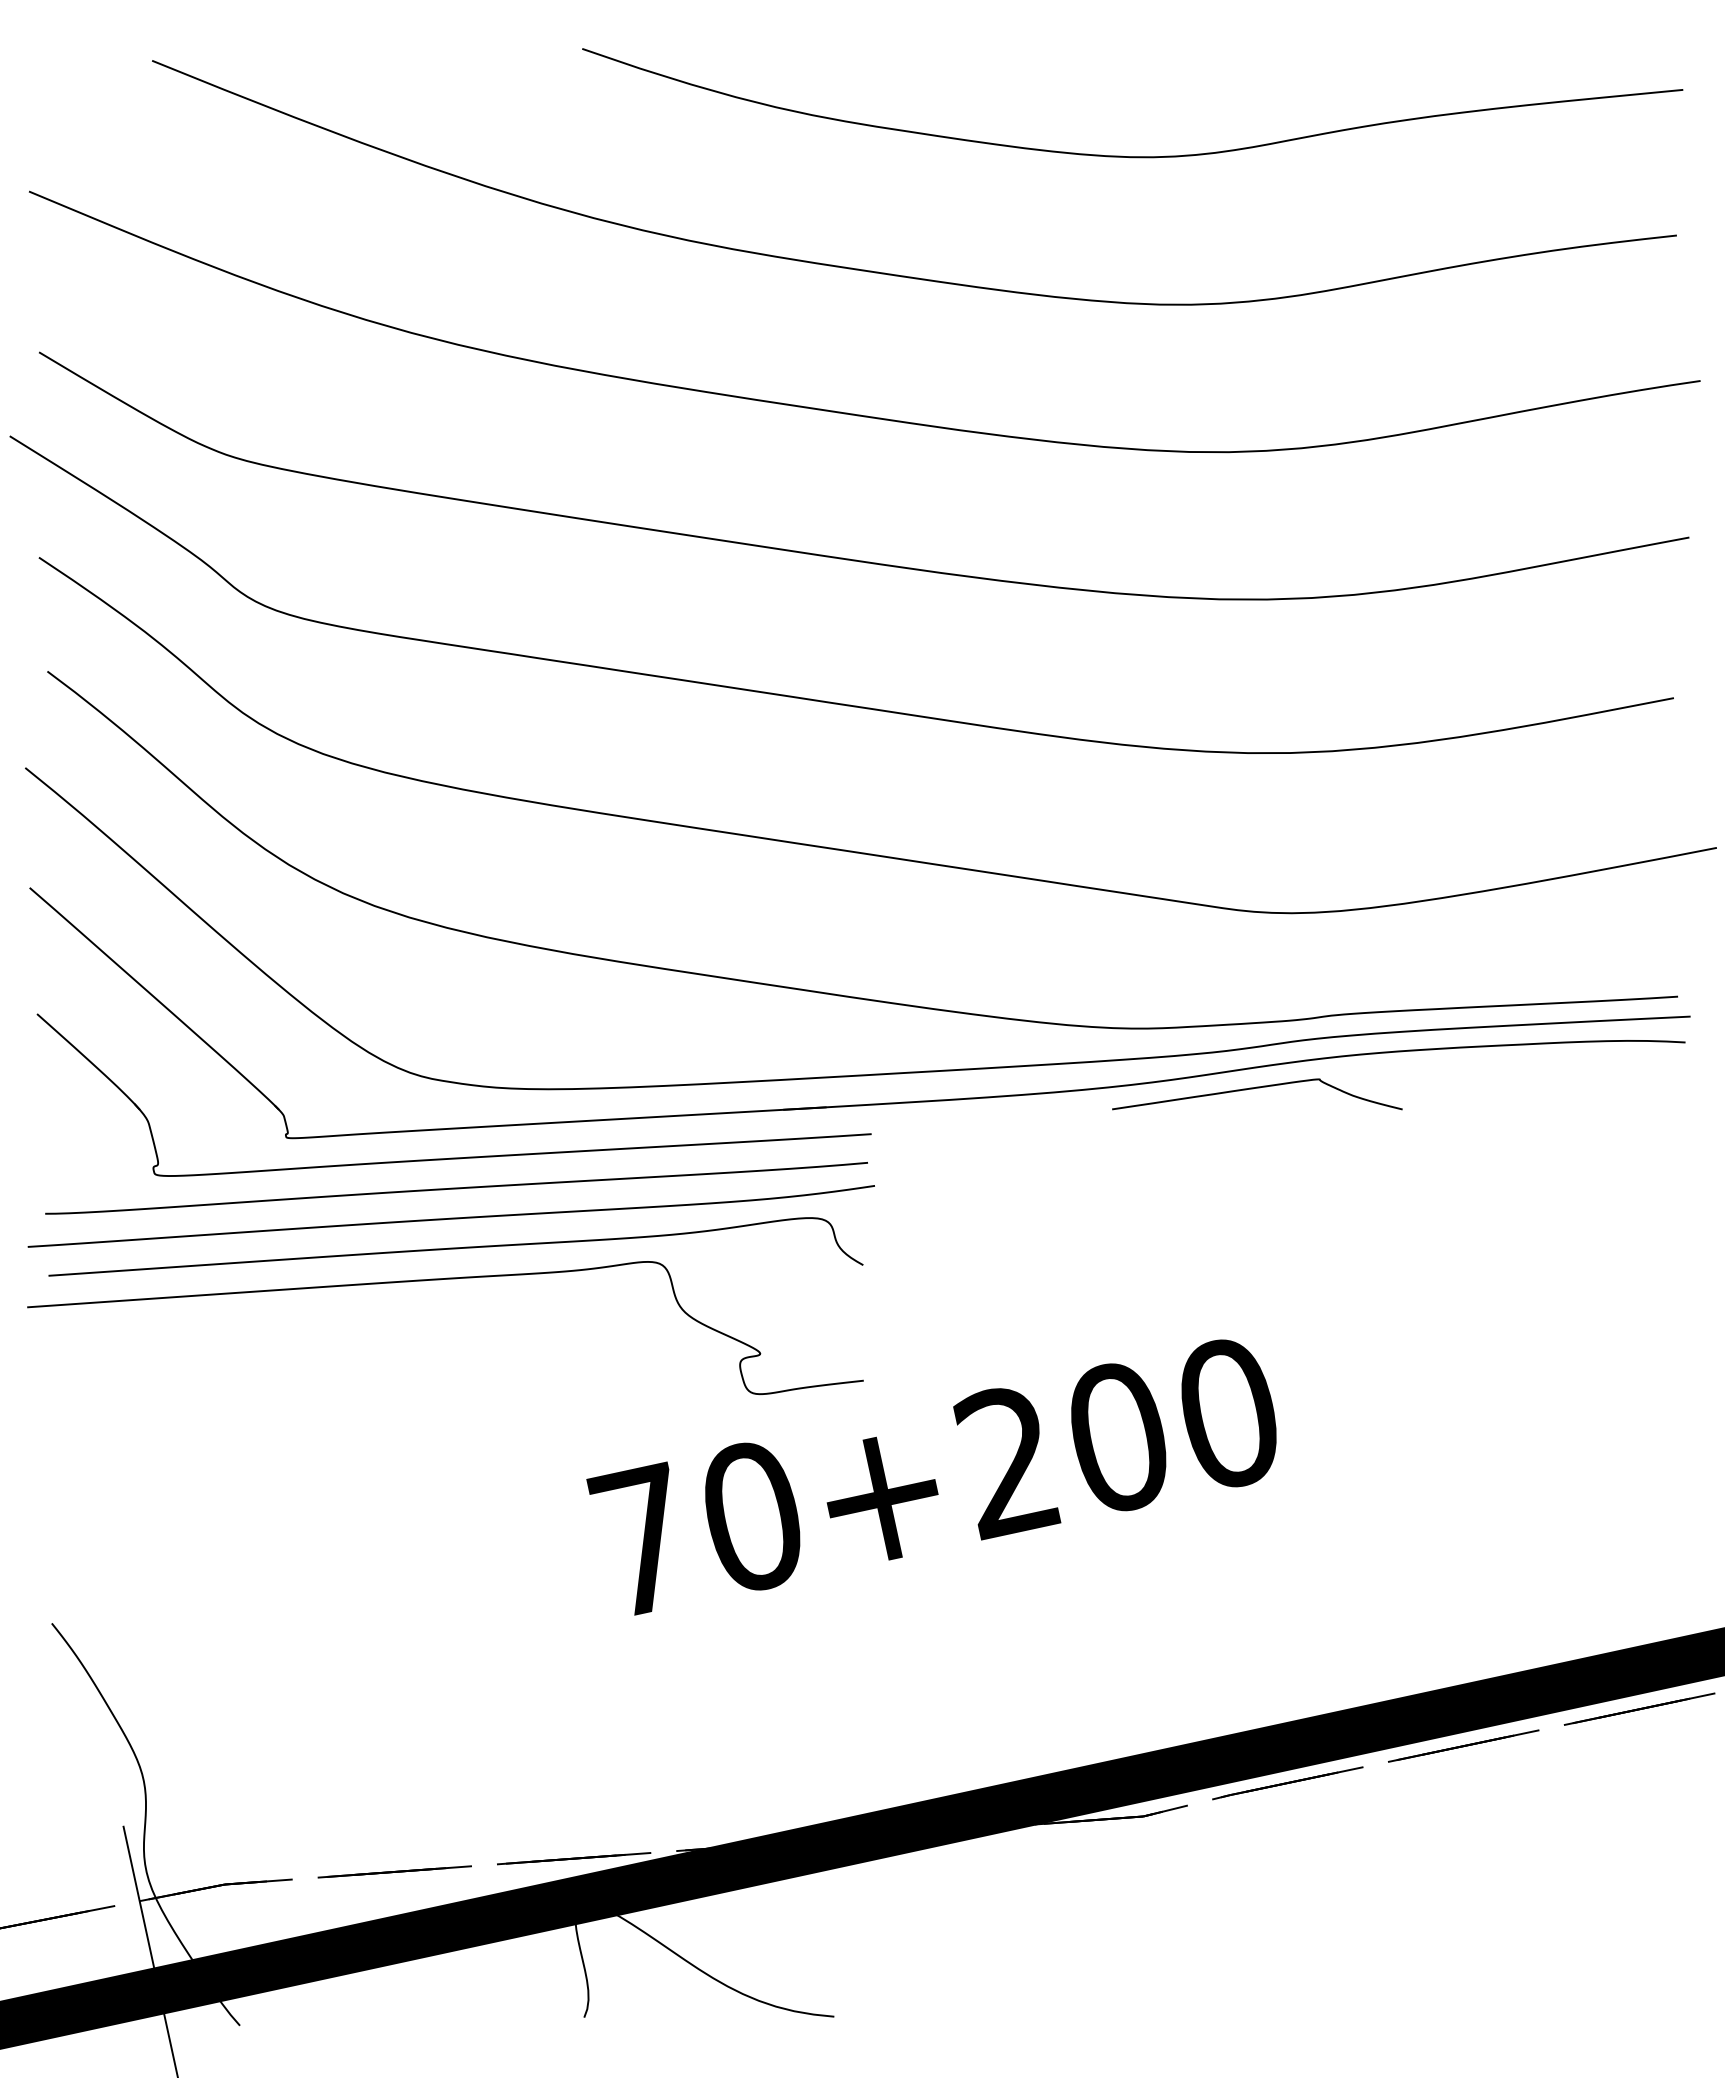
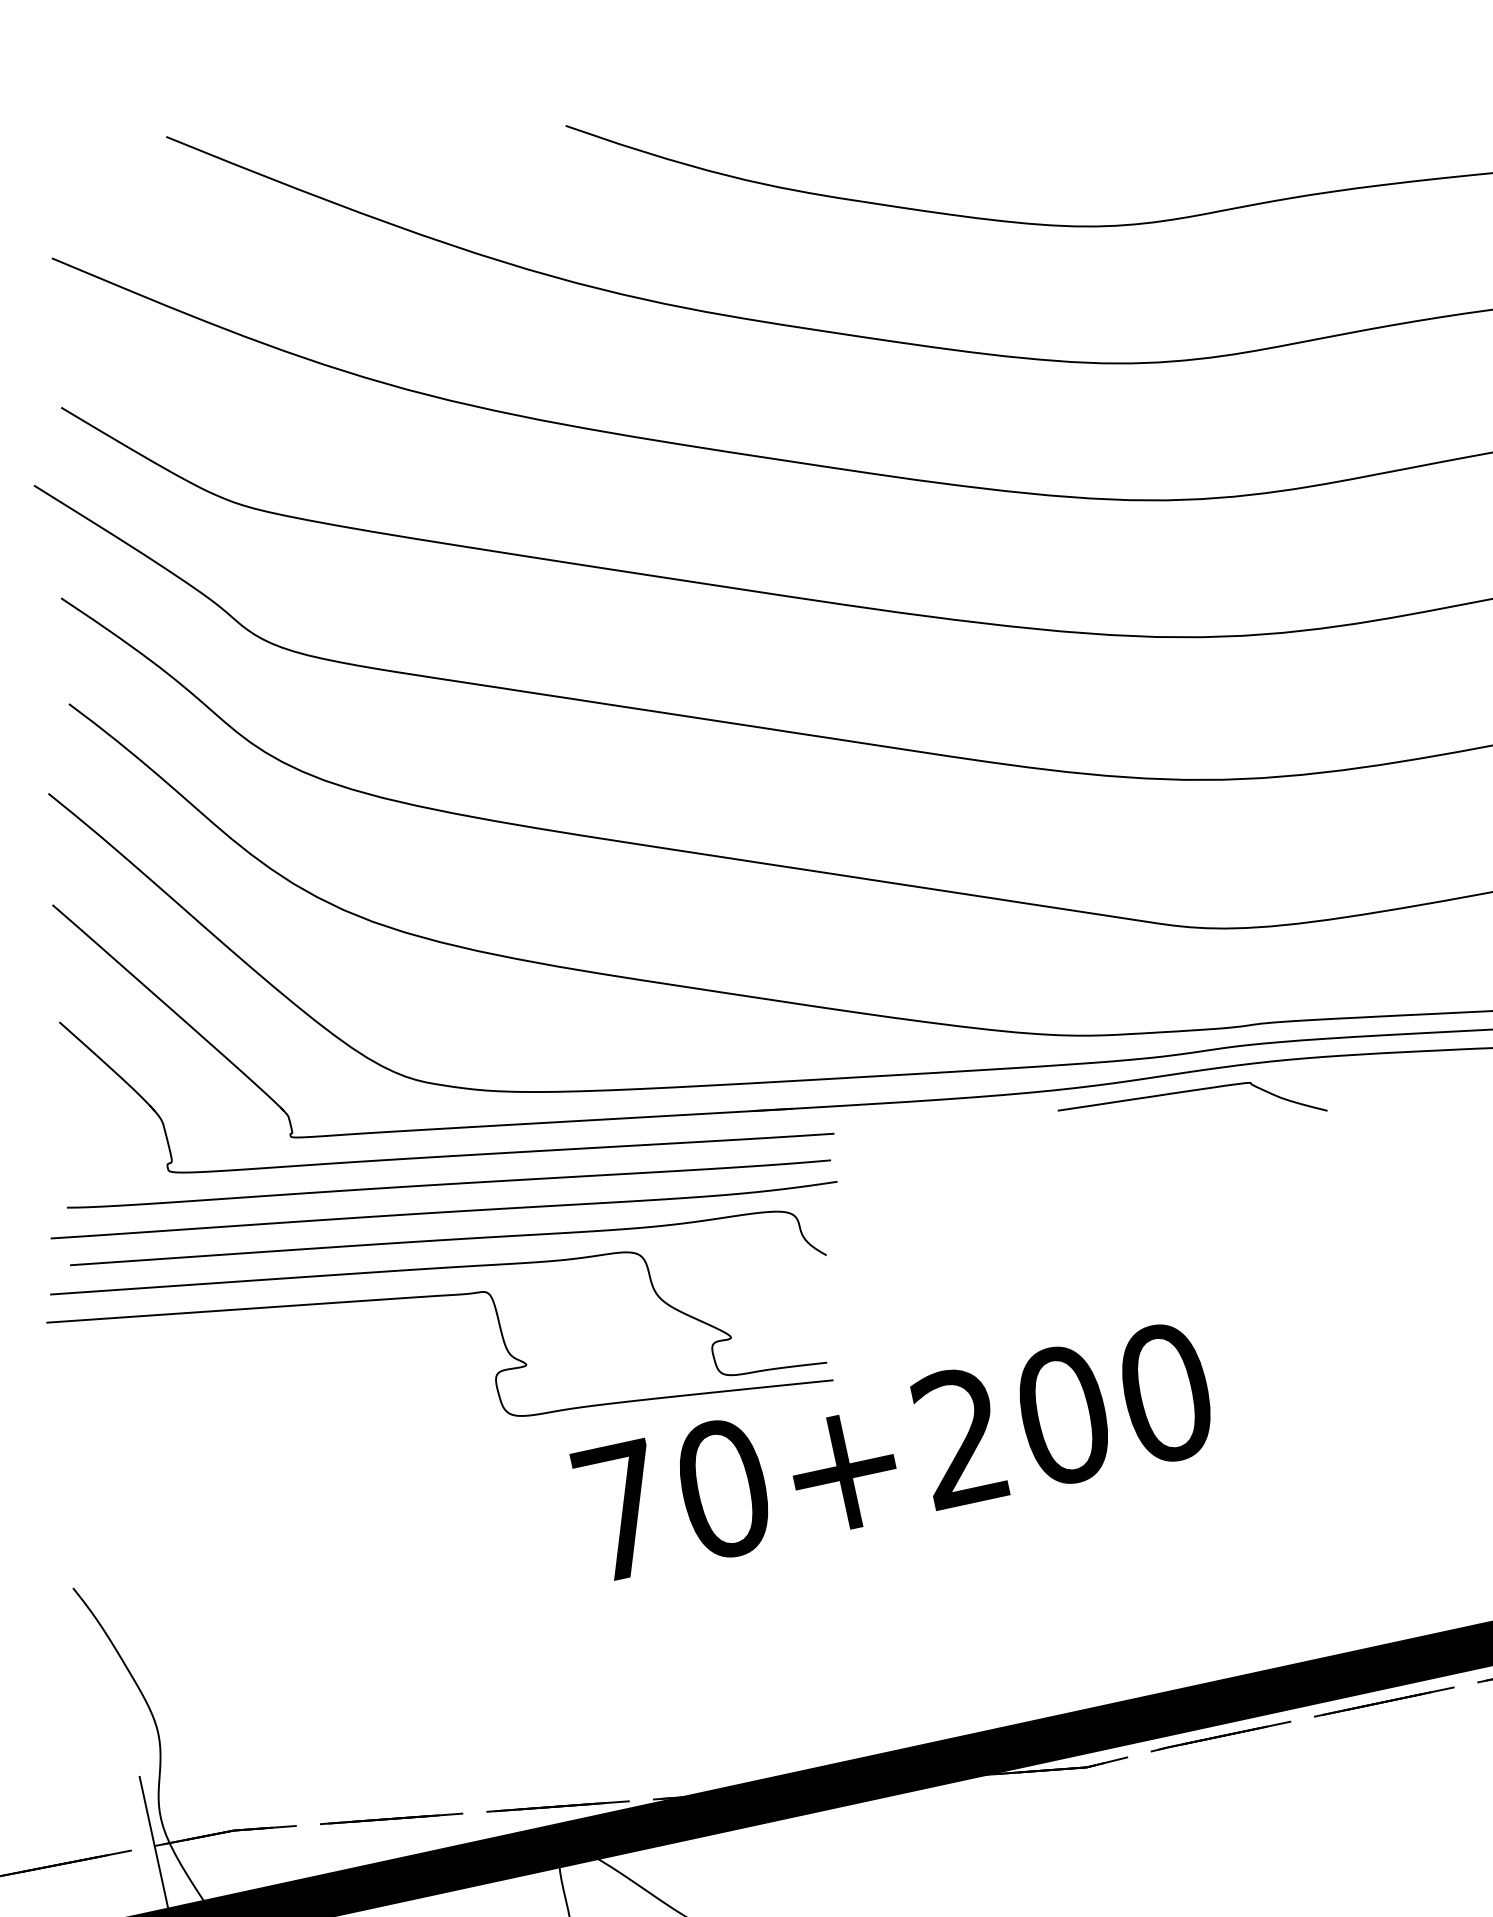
curve: (437, 1310) -> (431, 1297), added

